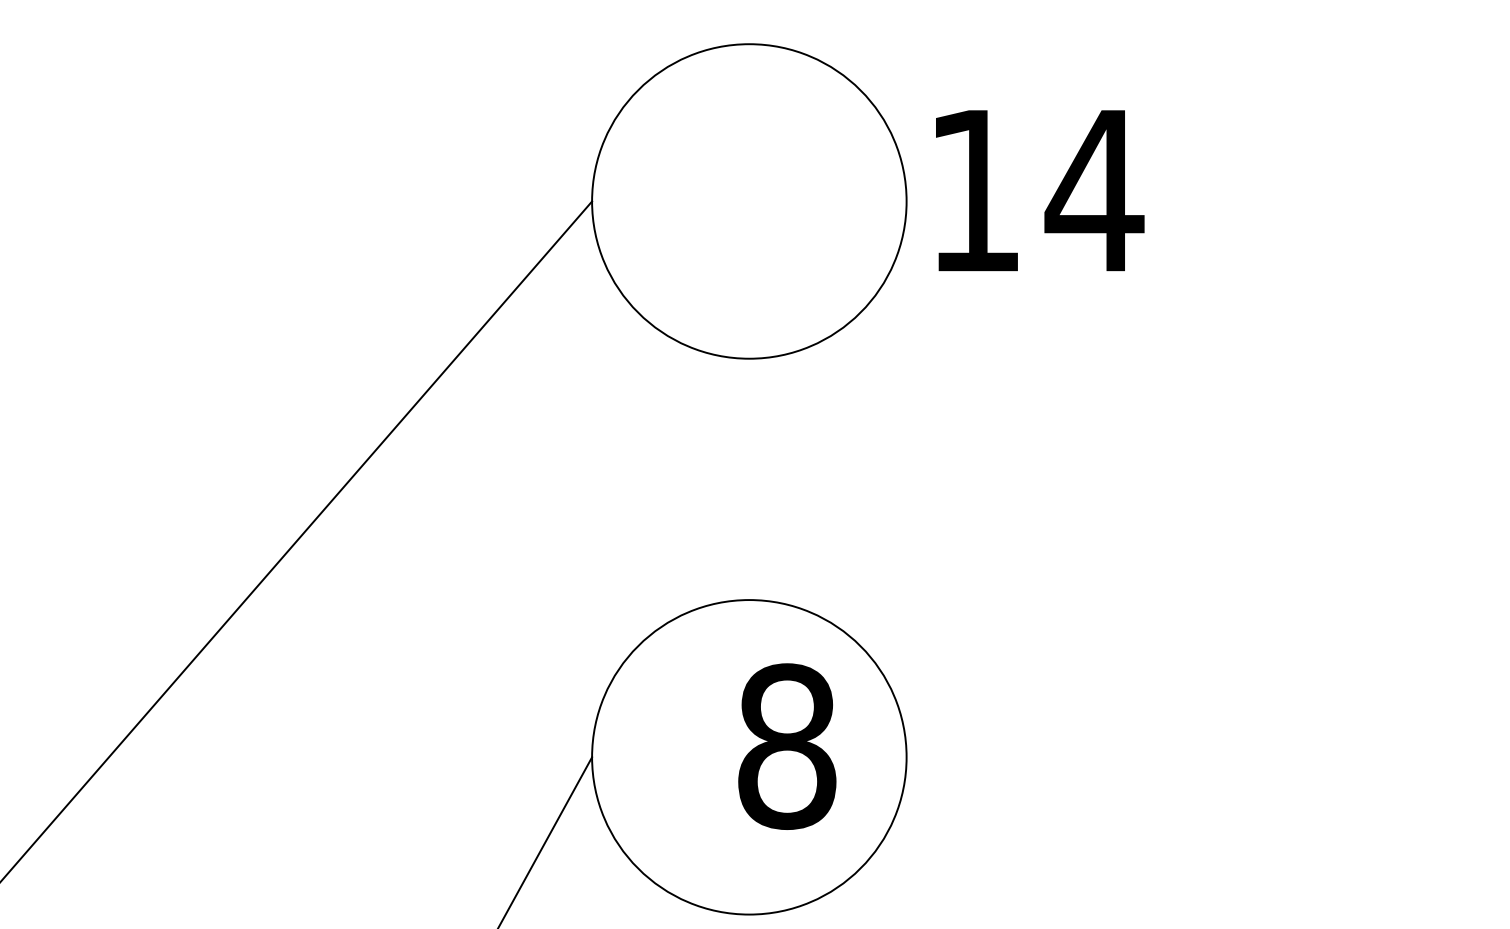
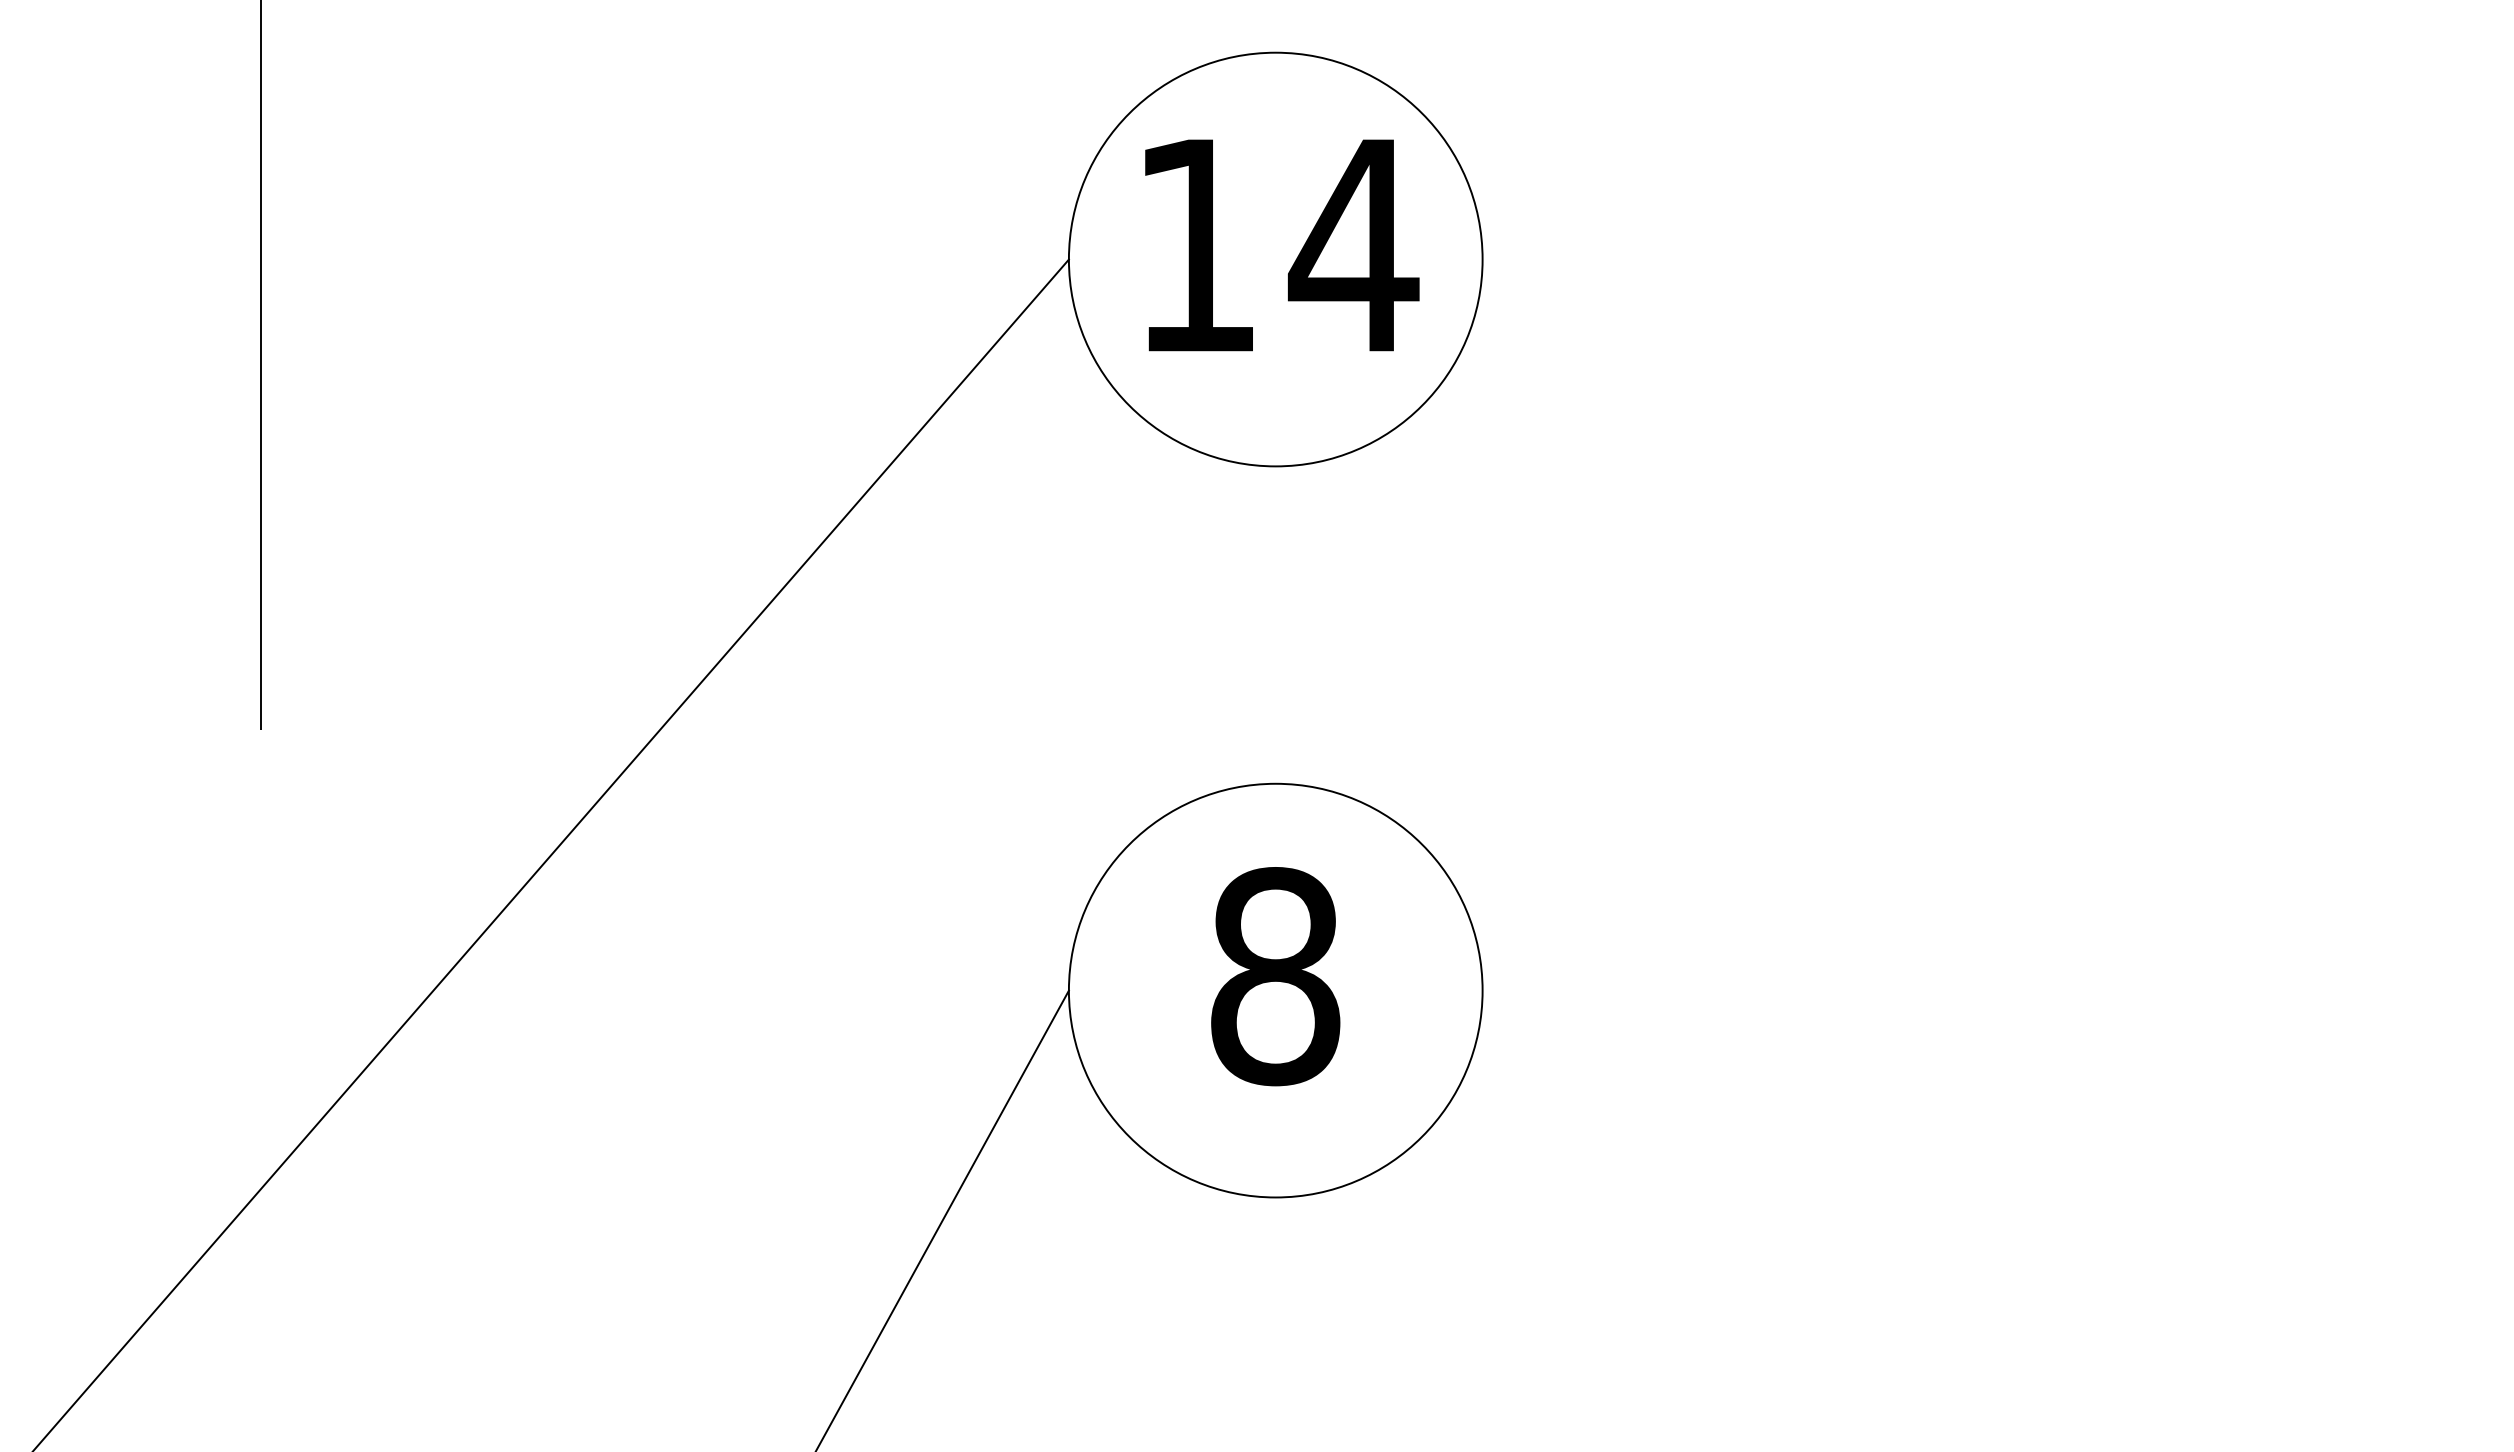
text: (1040, 190) -> (1282, 245), moved
text: (787, 746) -> (1275, 976), moved

